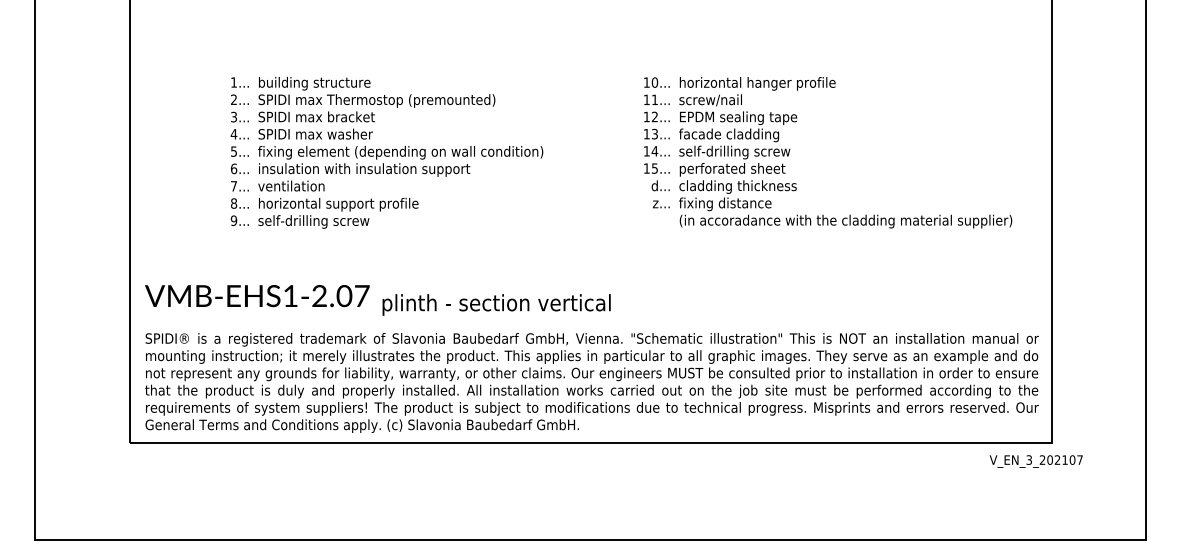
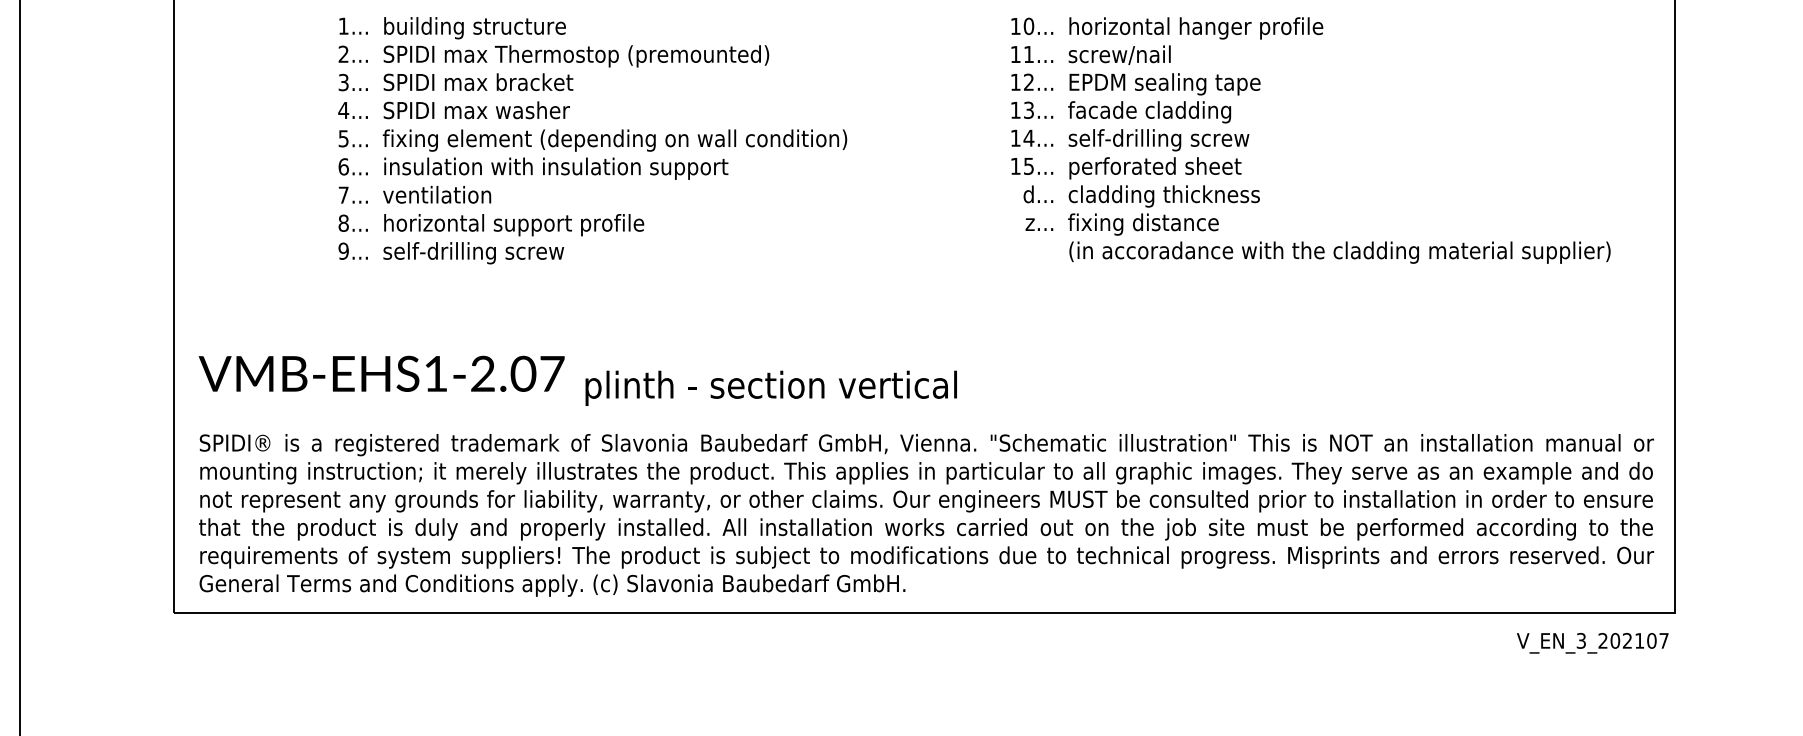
text: (1035, 461) -> (1591, 643), moved

